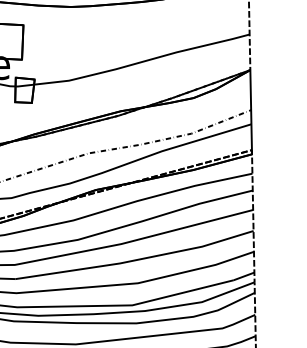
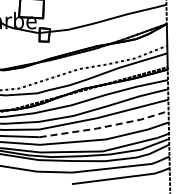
line: (135, 259) -> (104, 126), solid -> dashed

